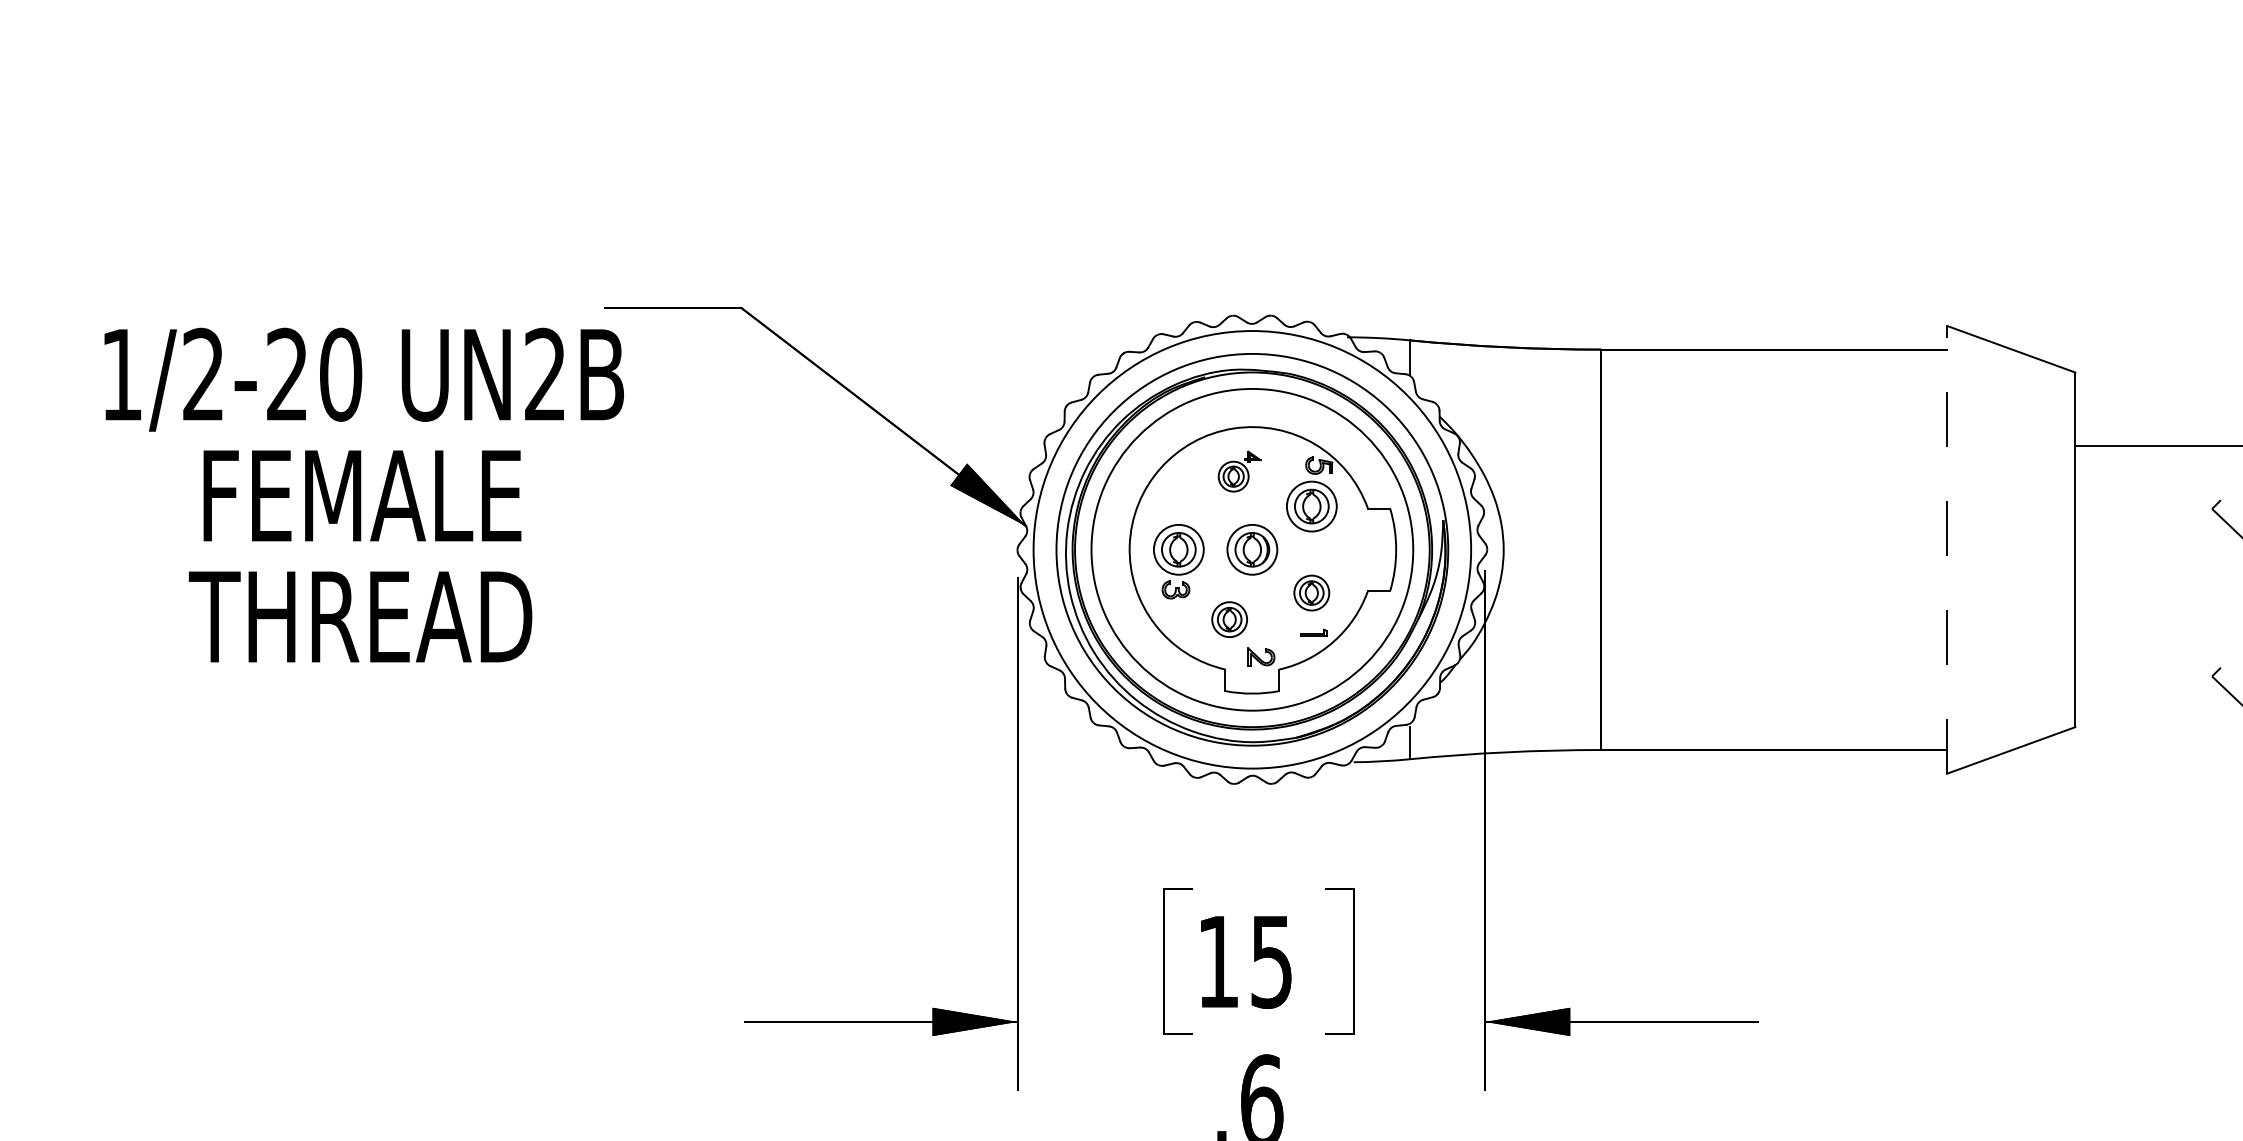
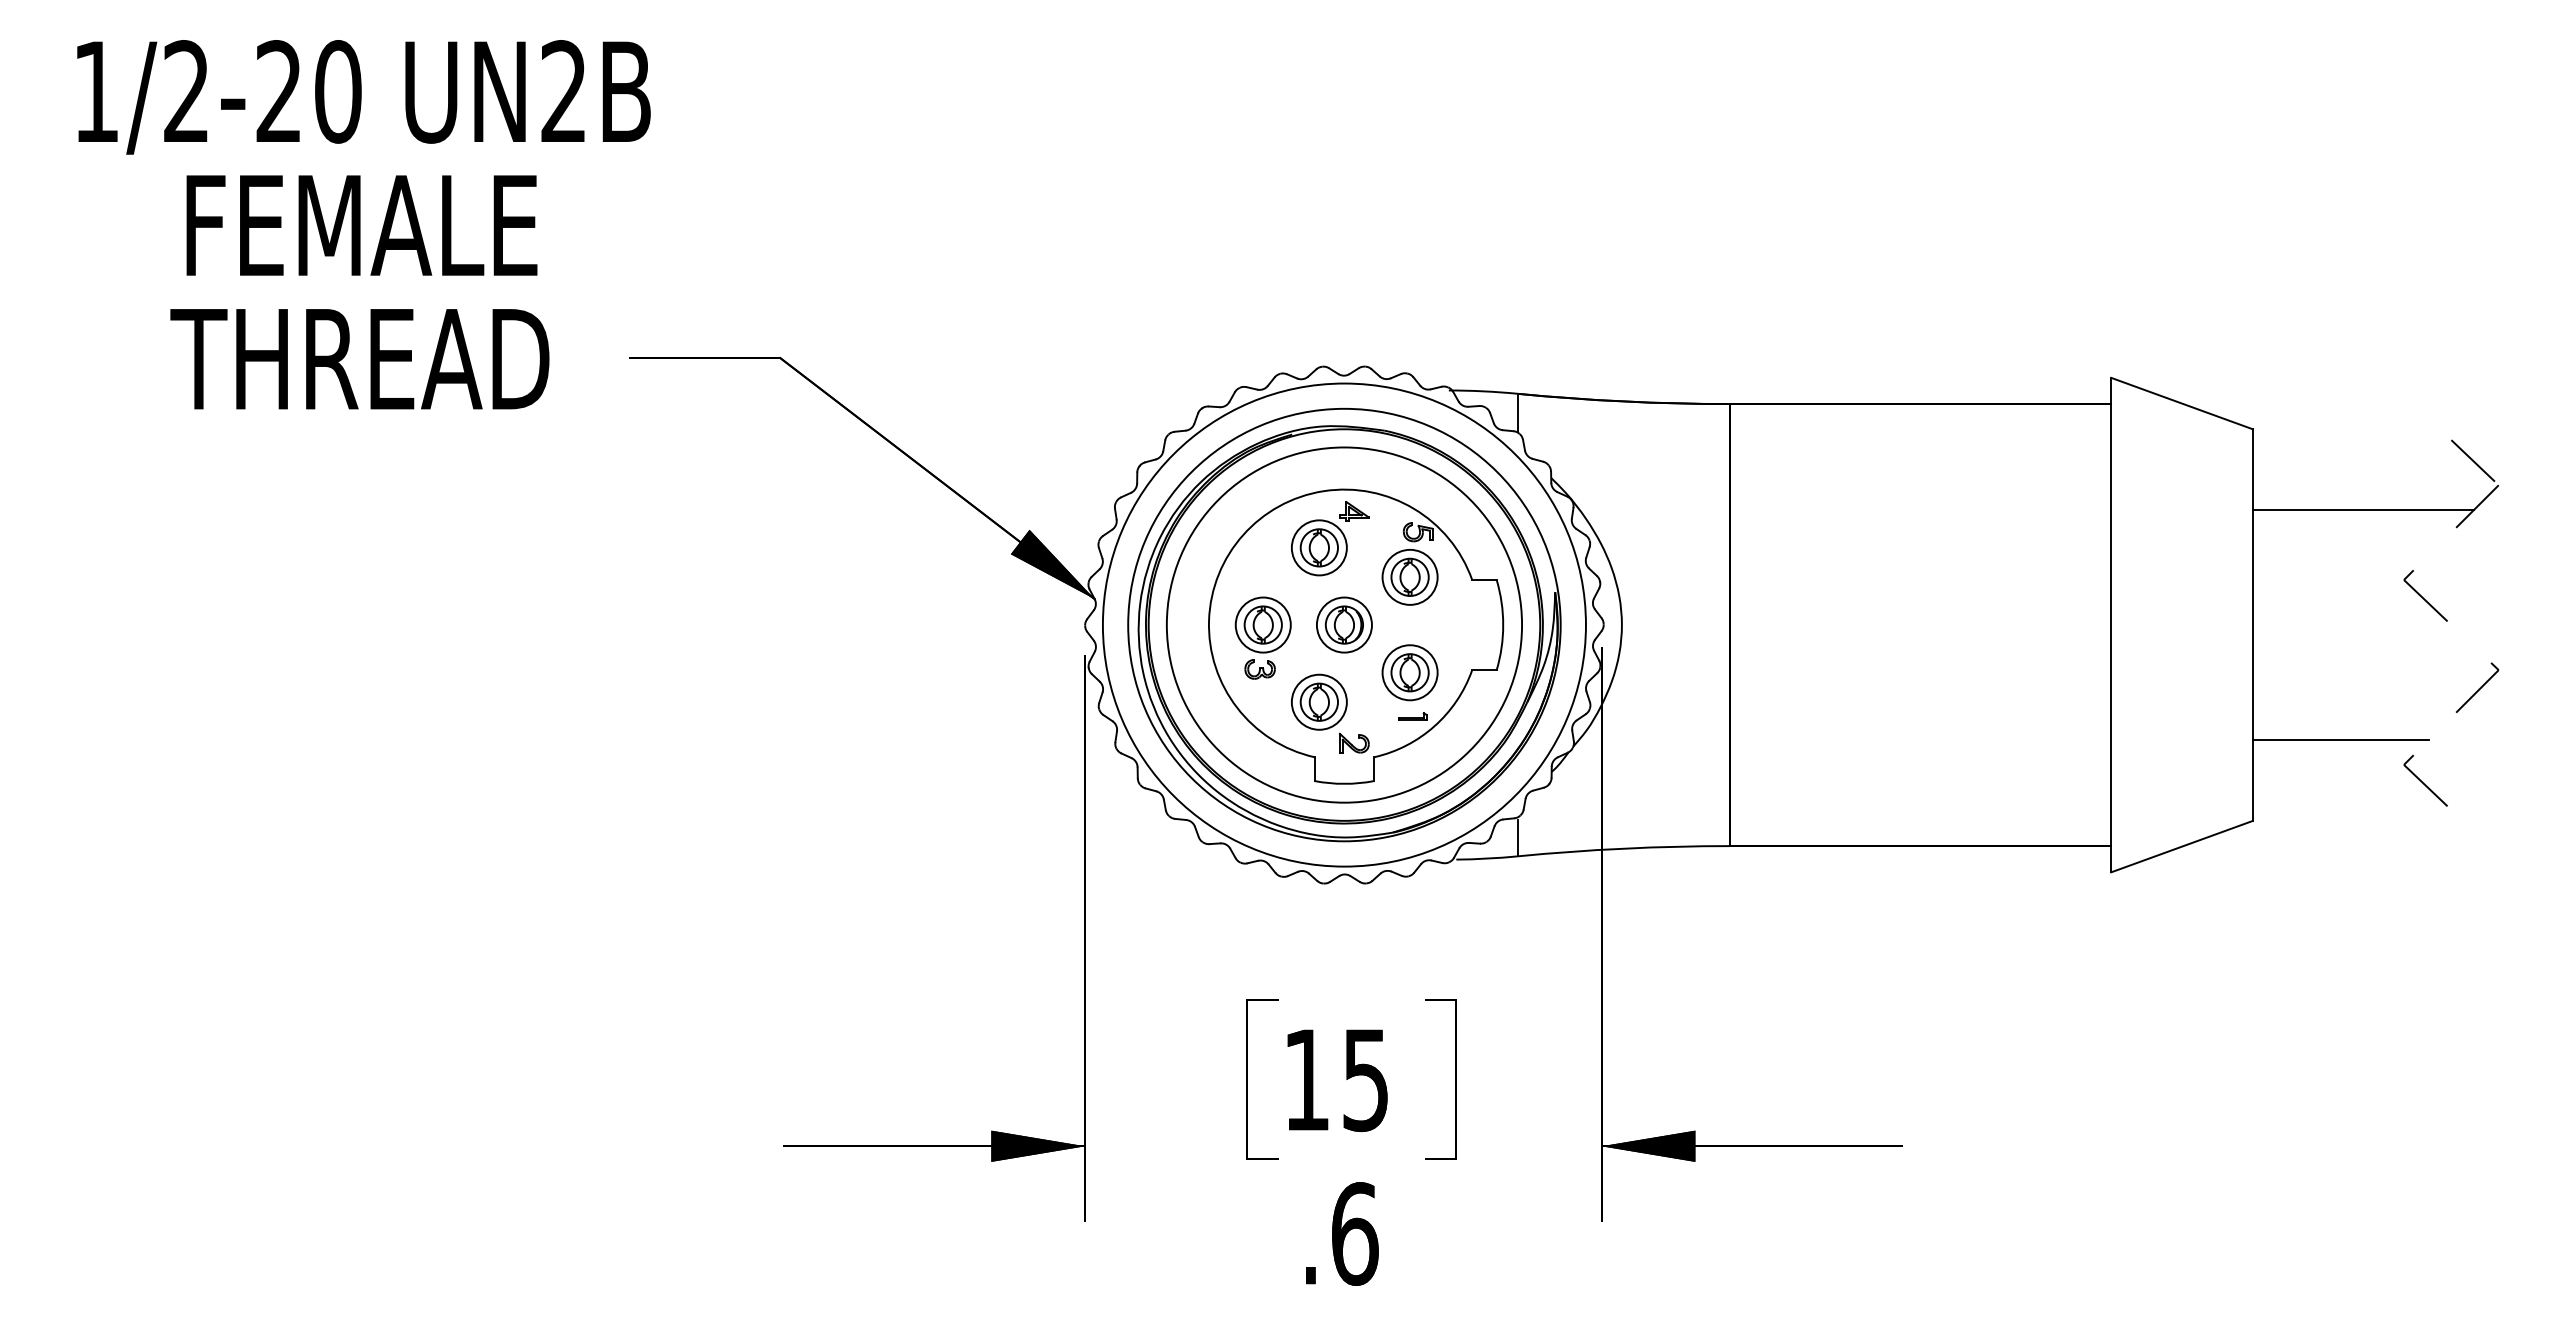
part: (1239, 471) -> (1330, 538), size x1.67
text: (363, 494) -> (363, 224), moved
line: (1947, 549) -> (2111, 624), dashed -> solid
part: (1311, 592) -> (1409, 672), size x1.43
part: (1229, 619) -> (1319, 701), size x1.43
line: (2154, 654) -> (2340, 740), added

